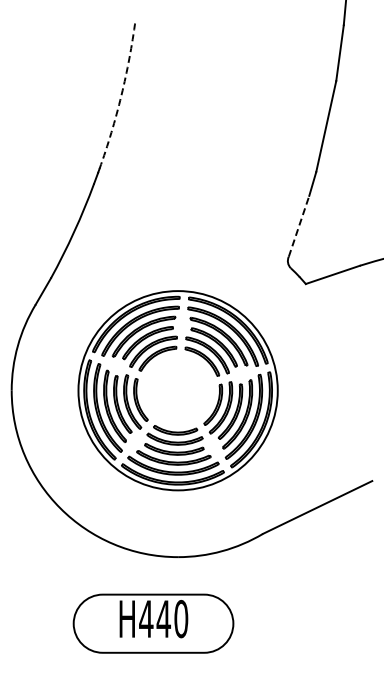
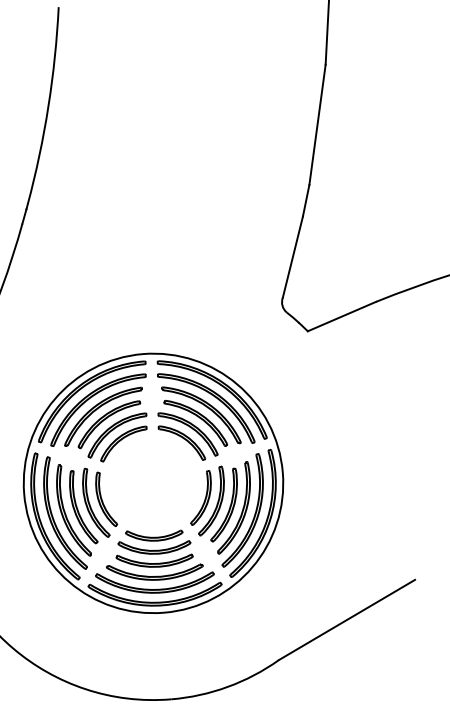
arc: (121, 95) -> (48, 106), dashed -> solid
line: (299, 225) -> (293, 256), dashed -> solid

